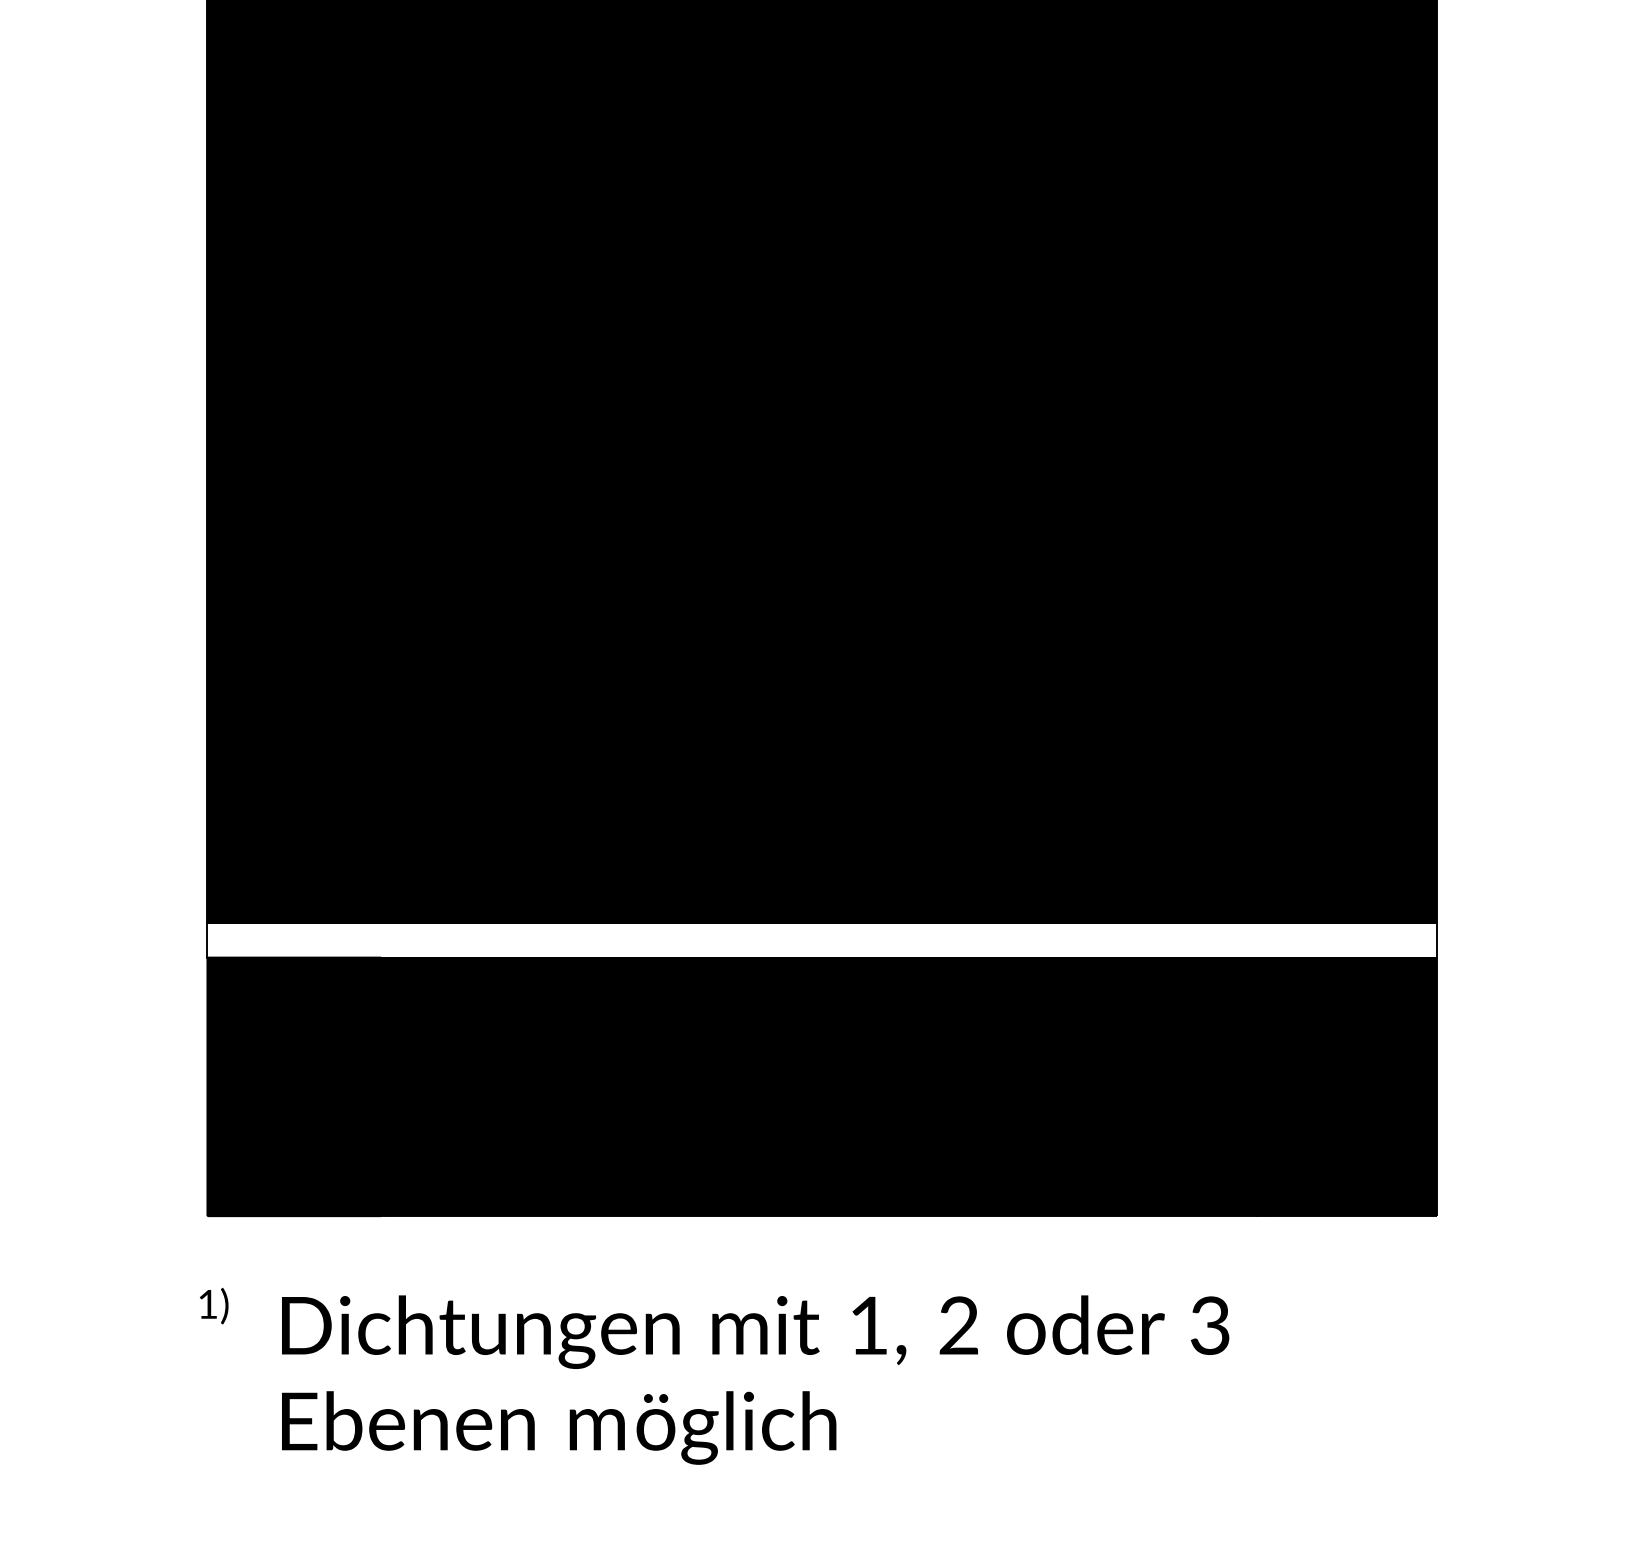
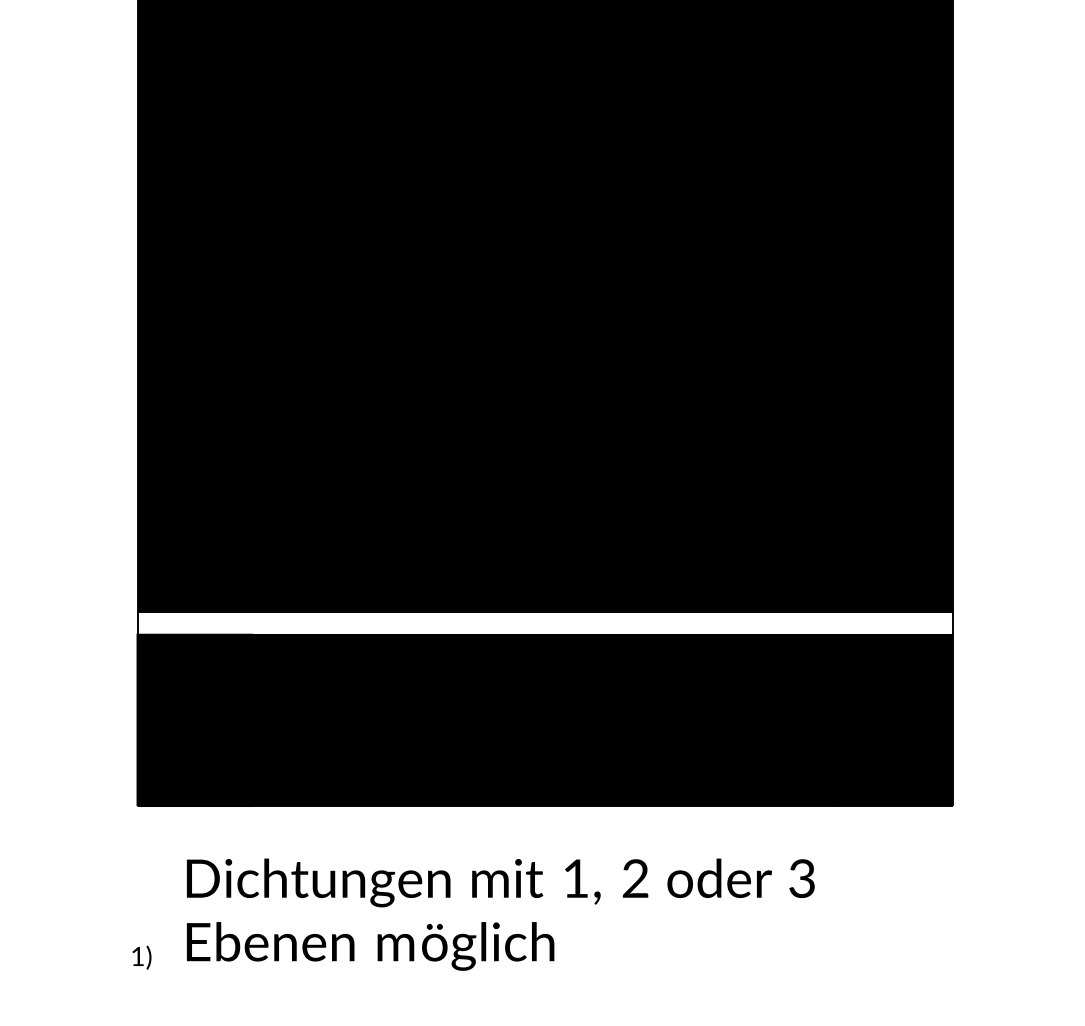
text: (213, 1305) -> (141, 957), moved

